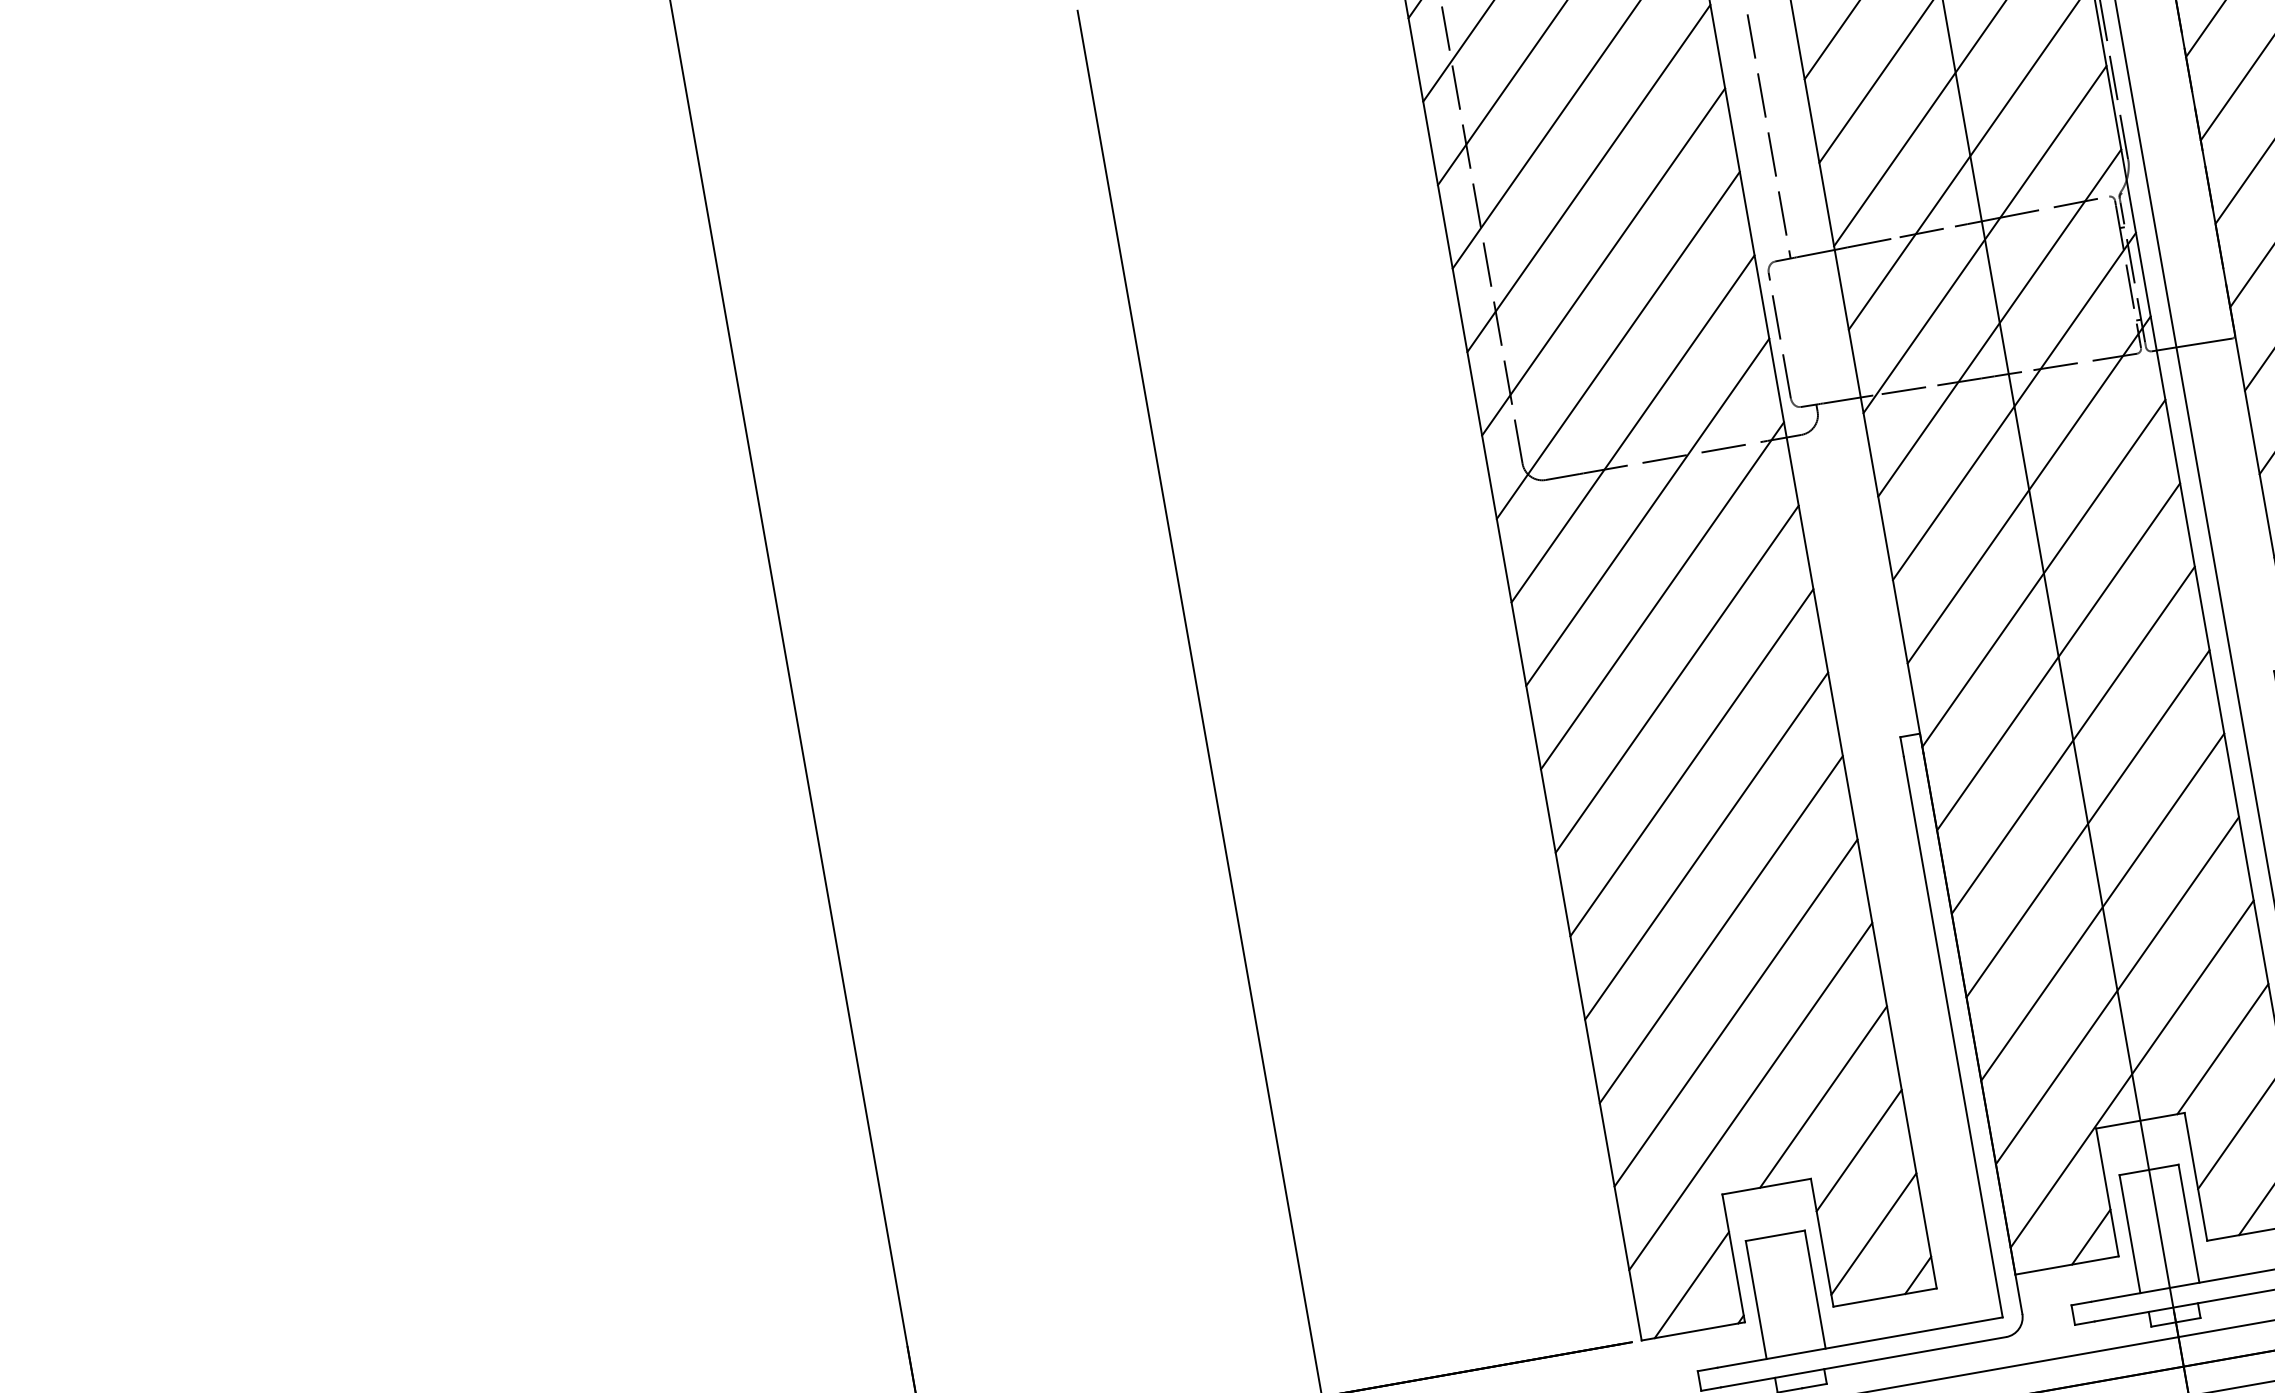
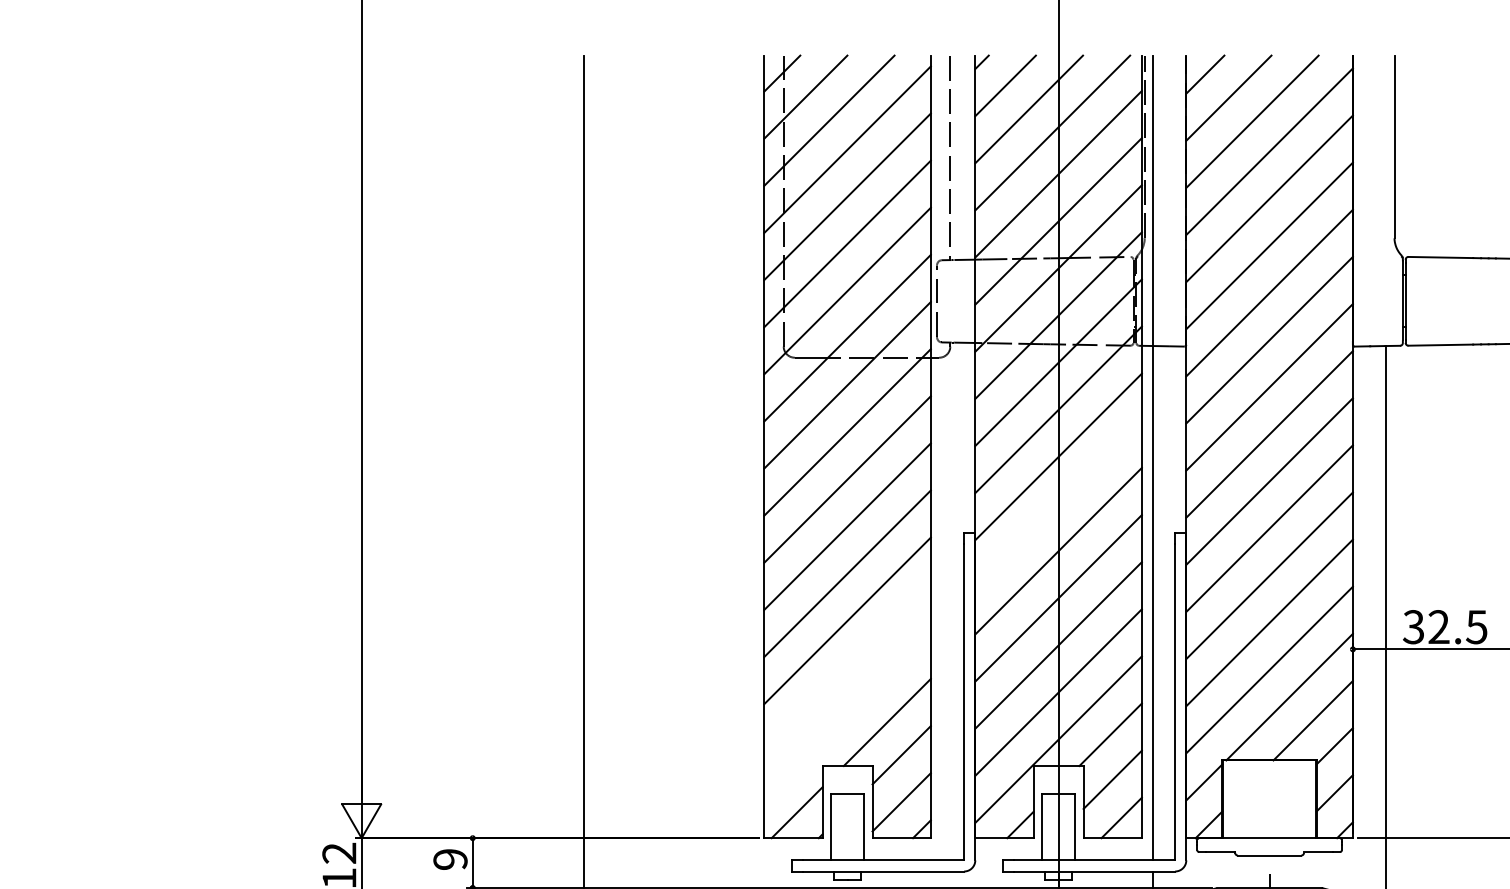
line: (2058, 655) -> (1058, 503), removed
line: (1735, 1012) -> (847, 667), removed
line: (1750, 1095) -> (847, 714), removed

